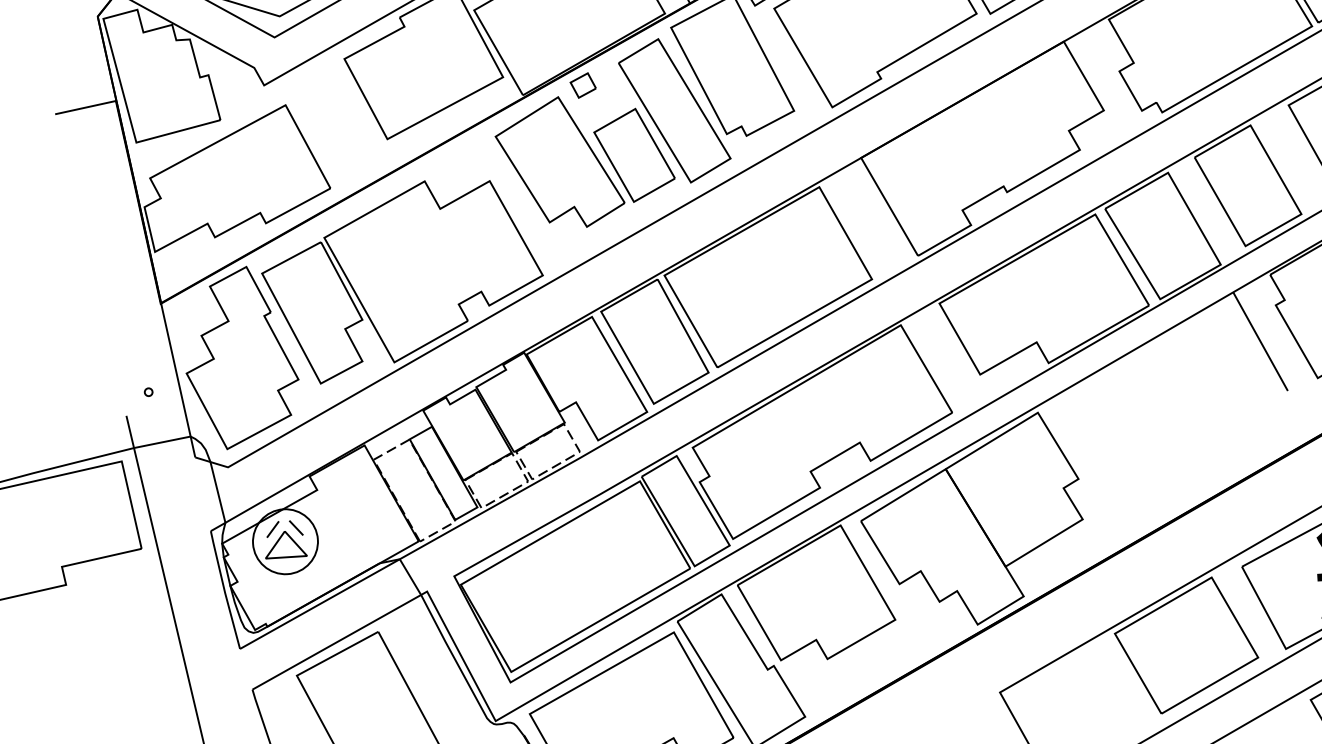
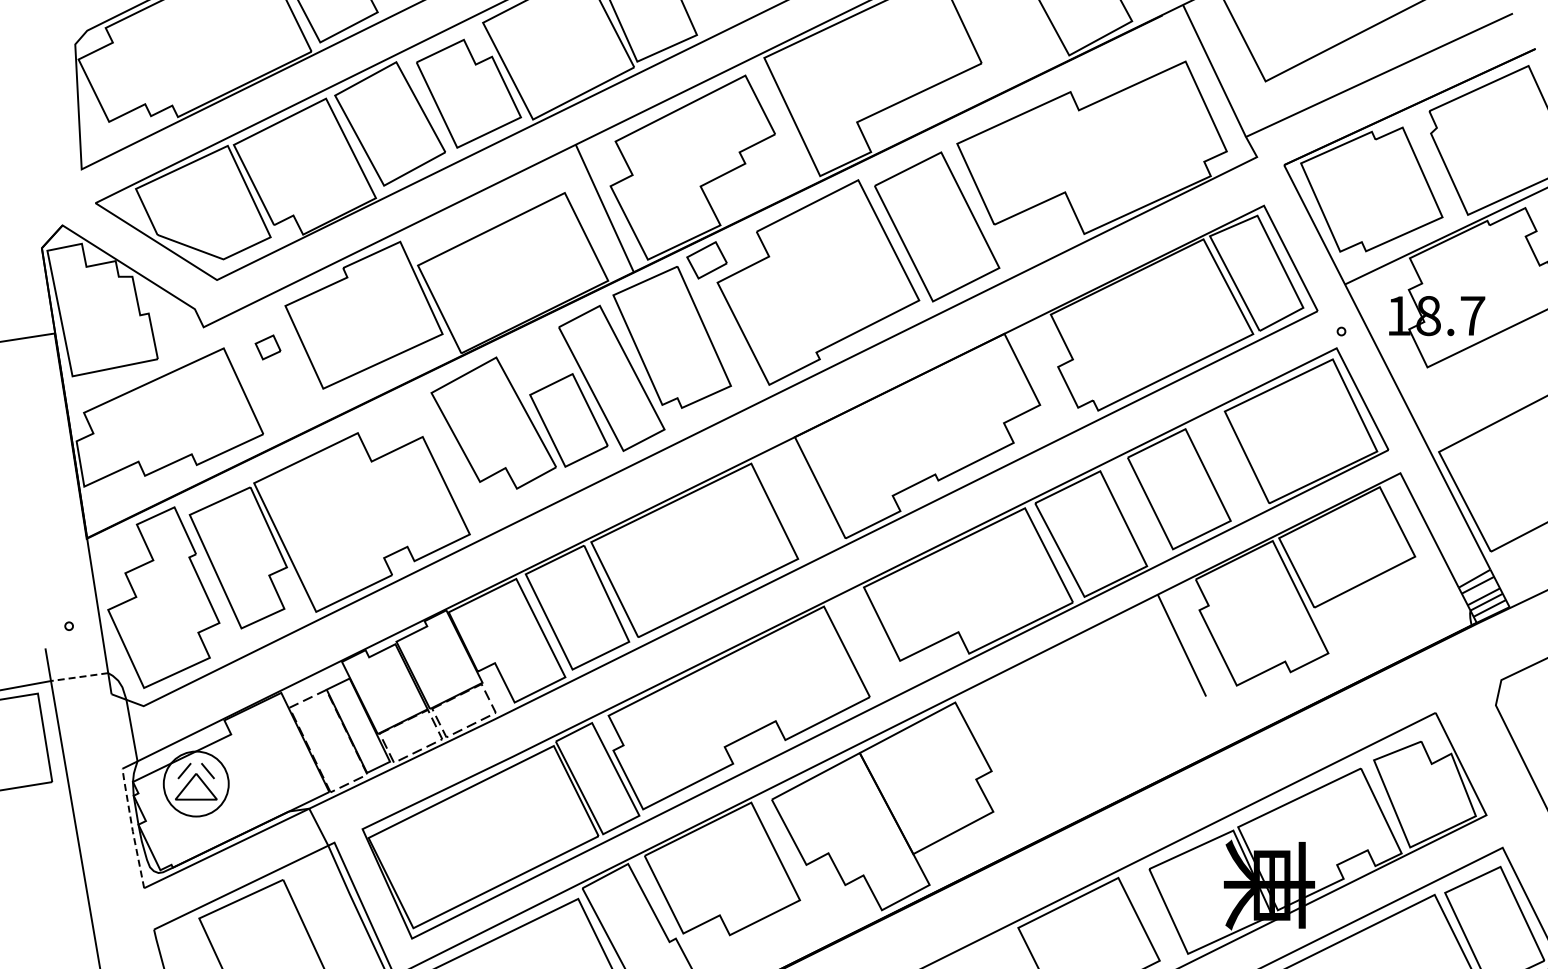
part: (582, 85) -> (267, 347), moved
line: (162, 442) -> (79, 677), solid -> dashed
line: (224, 590) -> (132, 828), solid -> dashed

